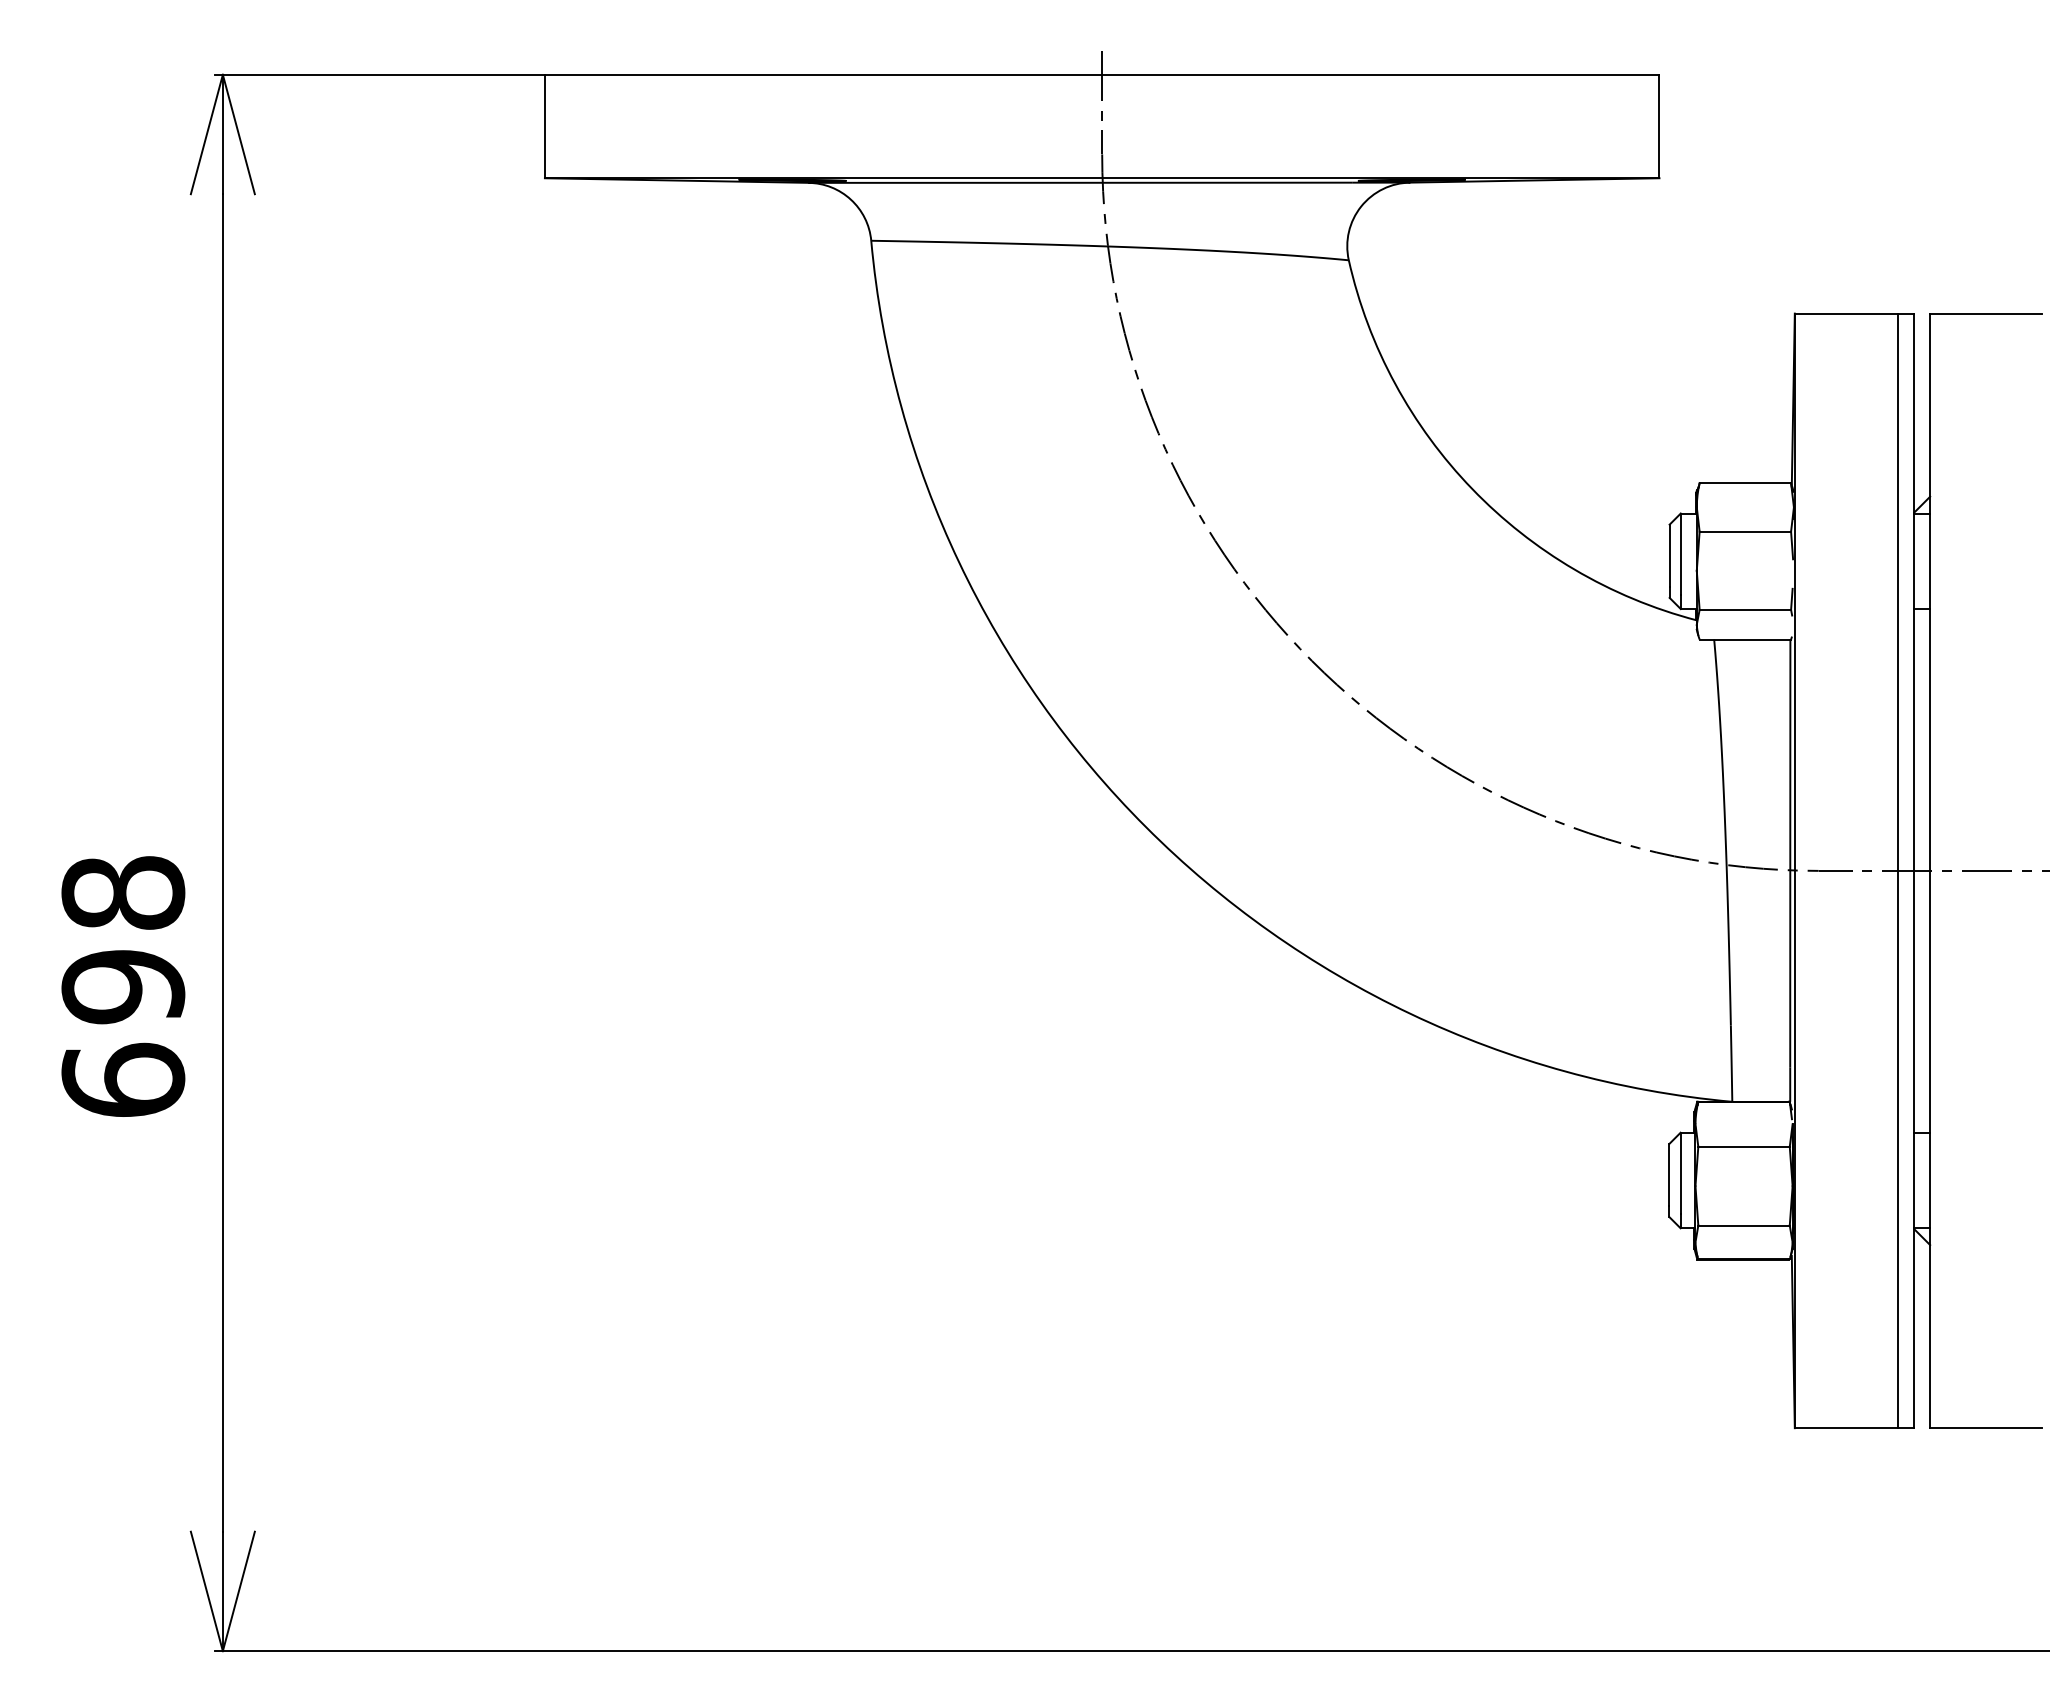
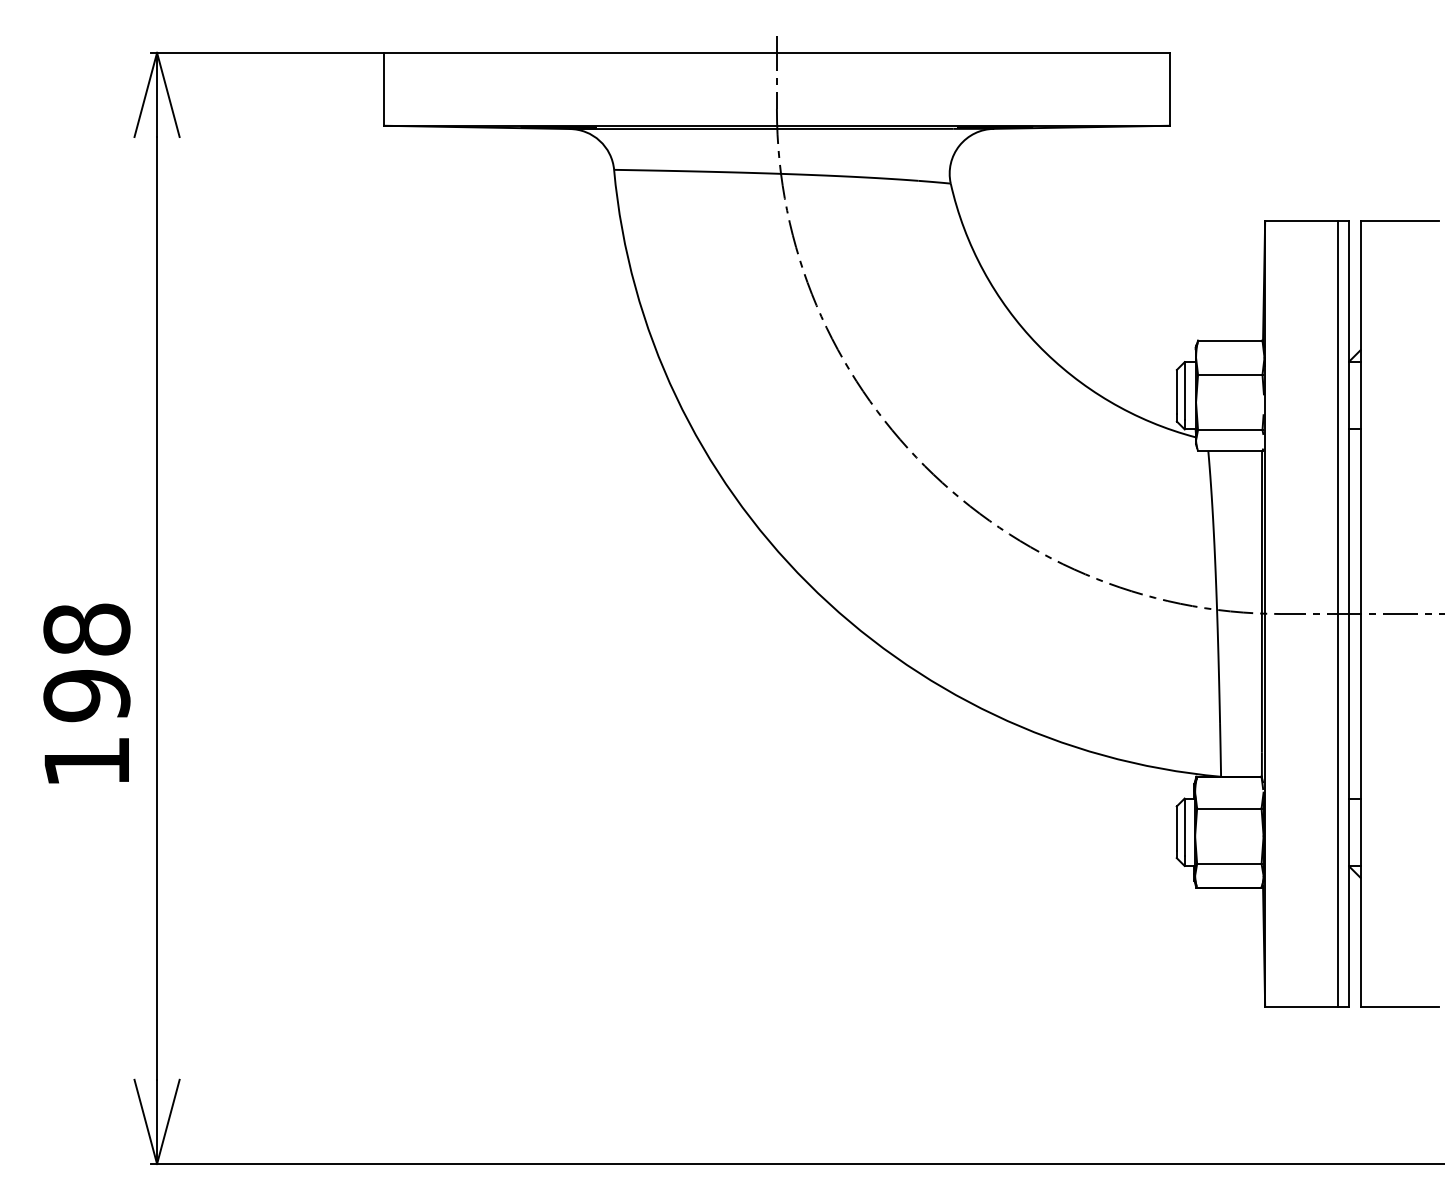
text: (123, 1079) -> (87, 761), 698 -> 198

